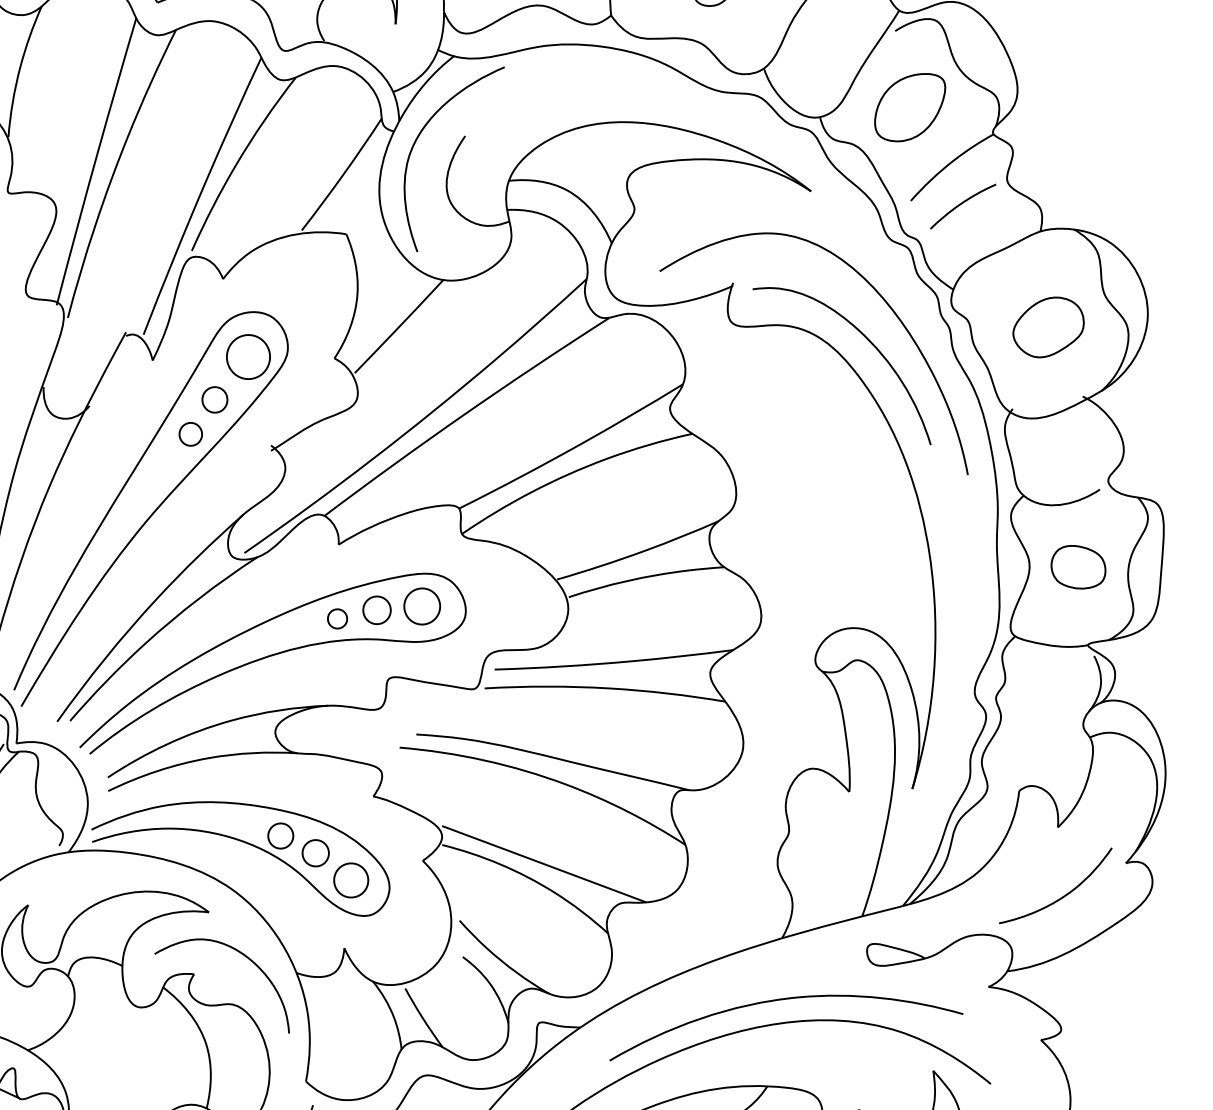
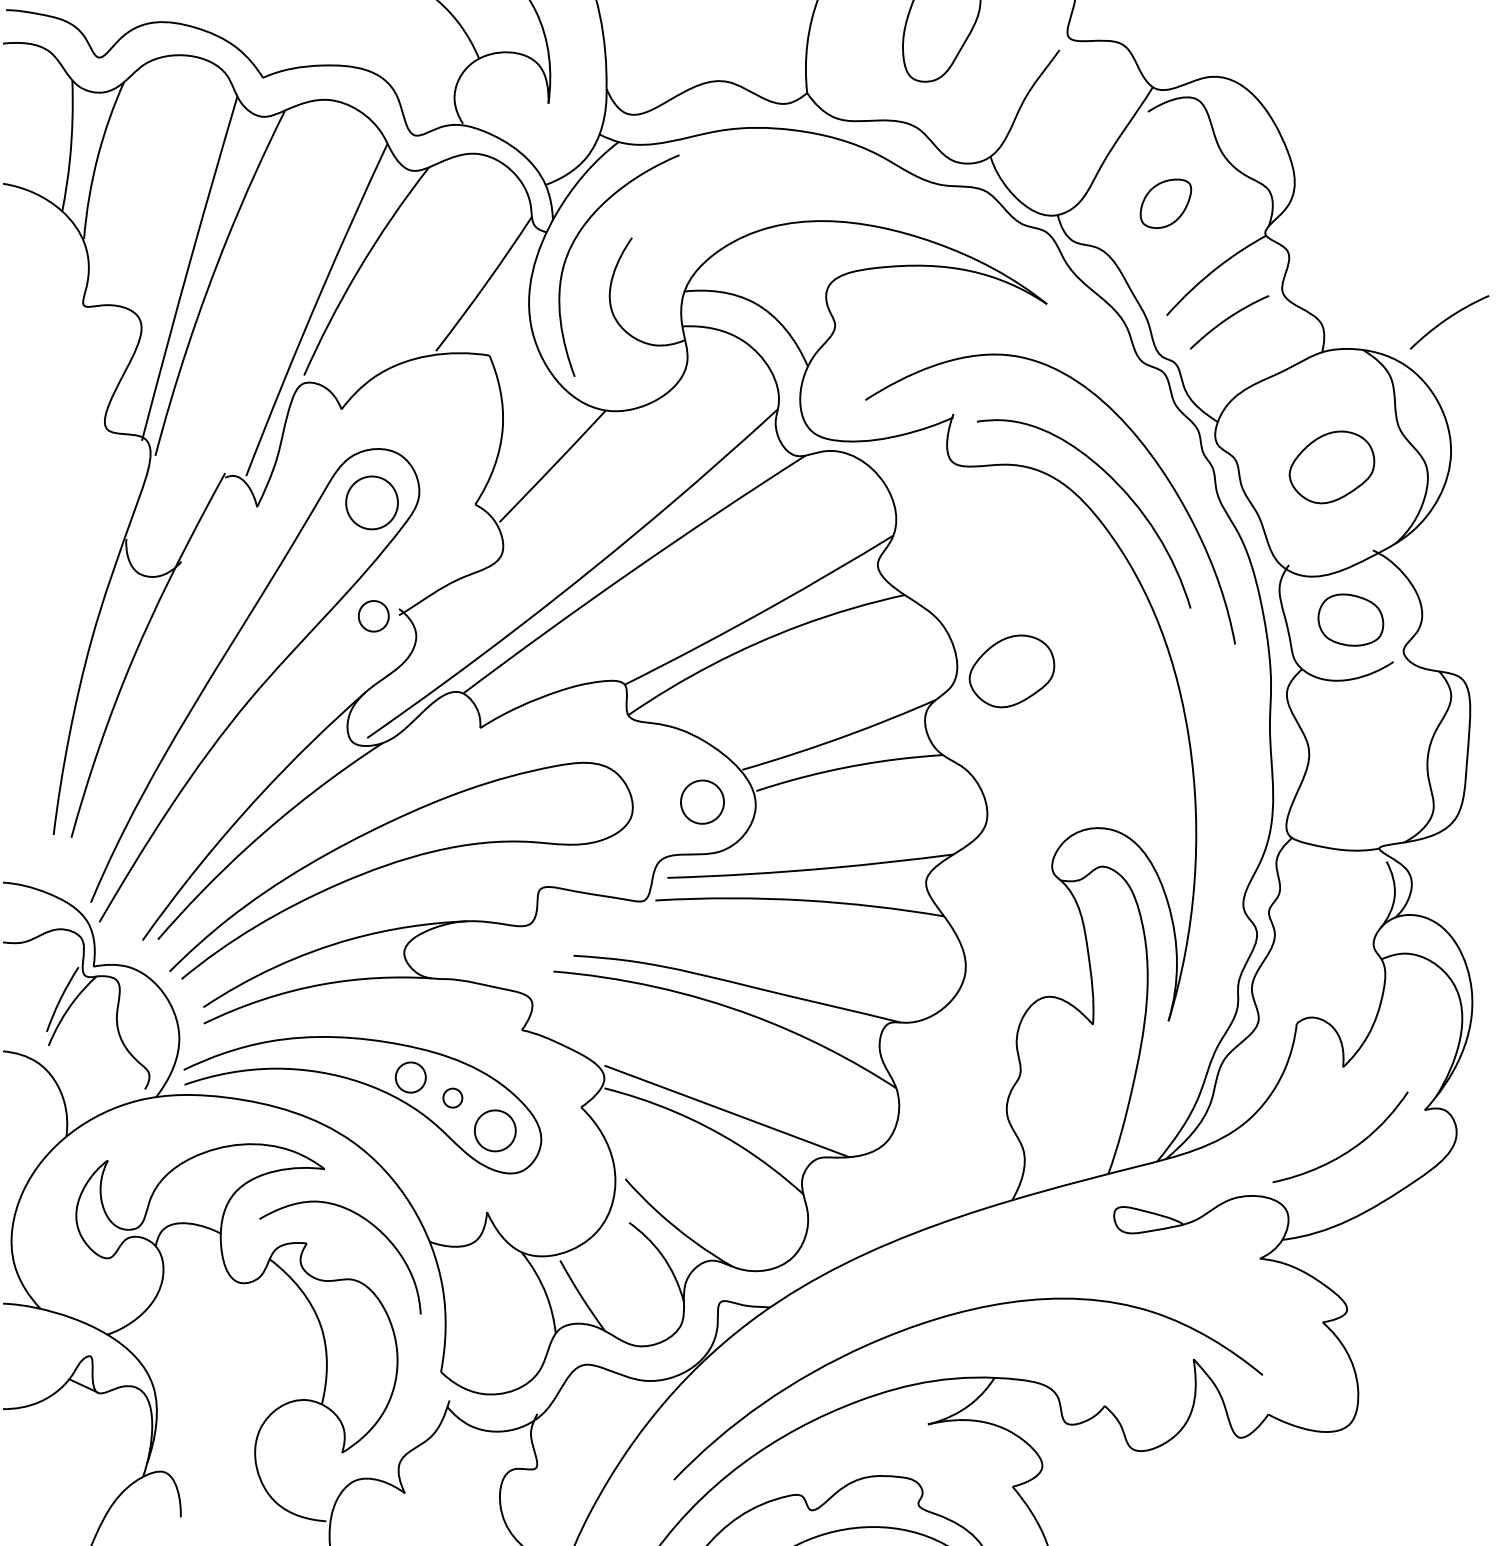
part: (909, 107) -> (1165, 203), size x0.6
curve: (1145, 204) -> (1448, 319), added
part: (214, 400) -> (373, 616), moved
part: (190, 434) -> (302, 595), removed
part: (781, 497) -> (1011, 671), added
part: (1078, 566) -> (1350, 619), moved
part: (422, 605) -> (702, 801), moved
part: (376, 610) -> (525, 806), removed
part: (337, 618) -> (478, 816), removed
part: (315, 852) -> (452, 1097), size x0.6
curve: (783, 1000) -> (1014, 1274), removed

